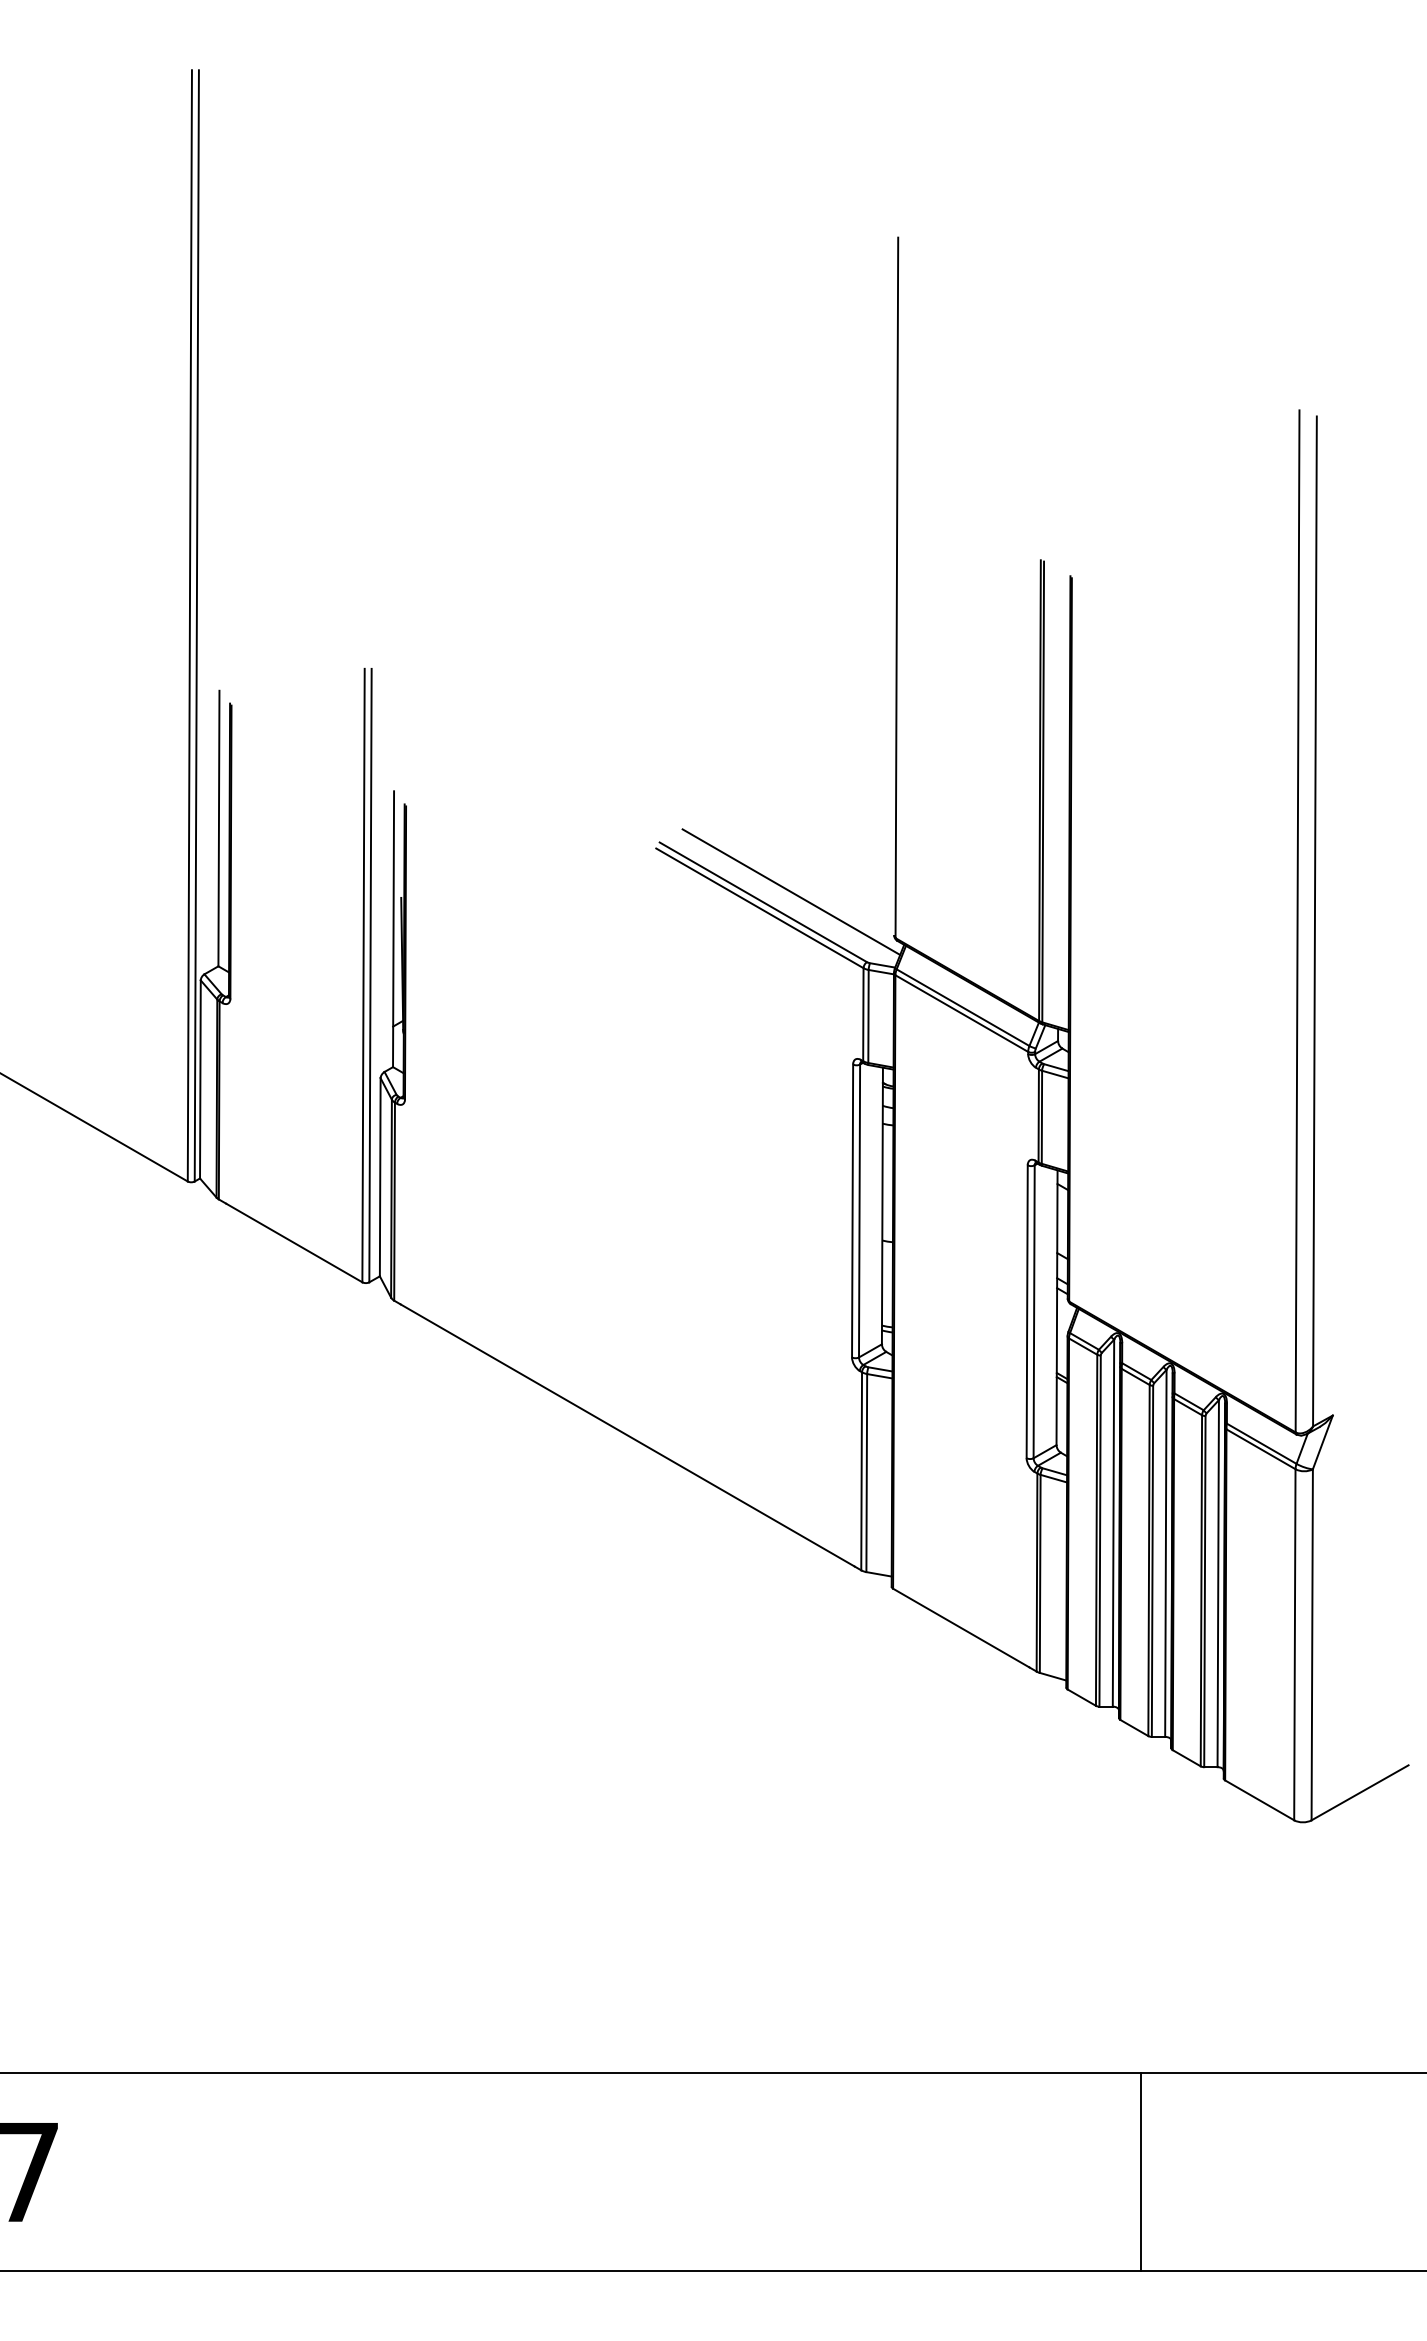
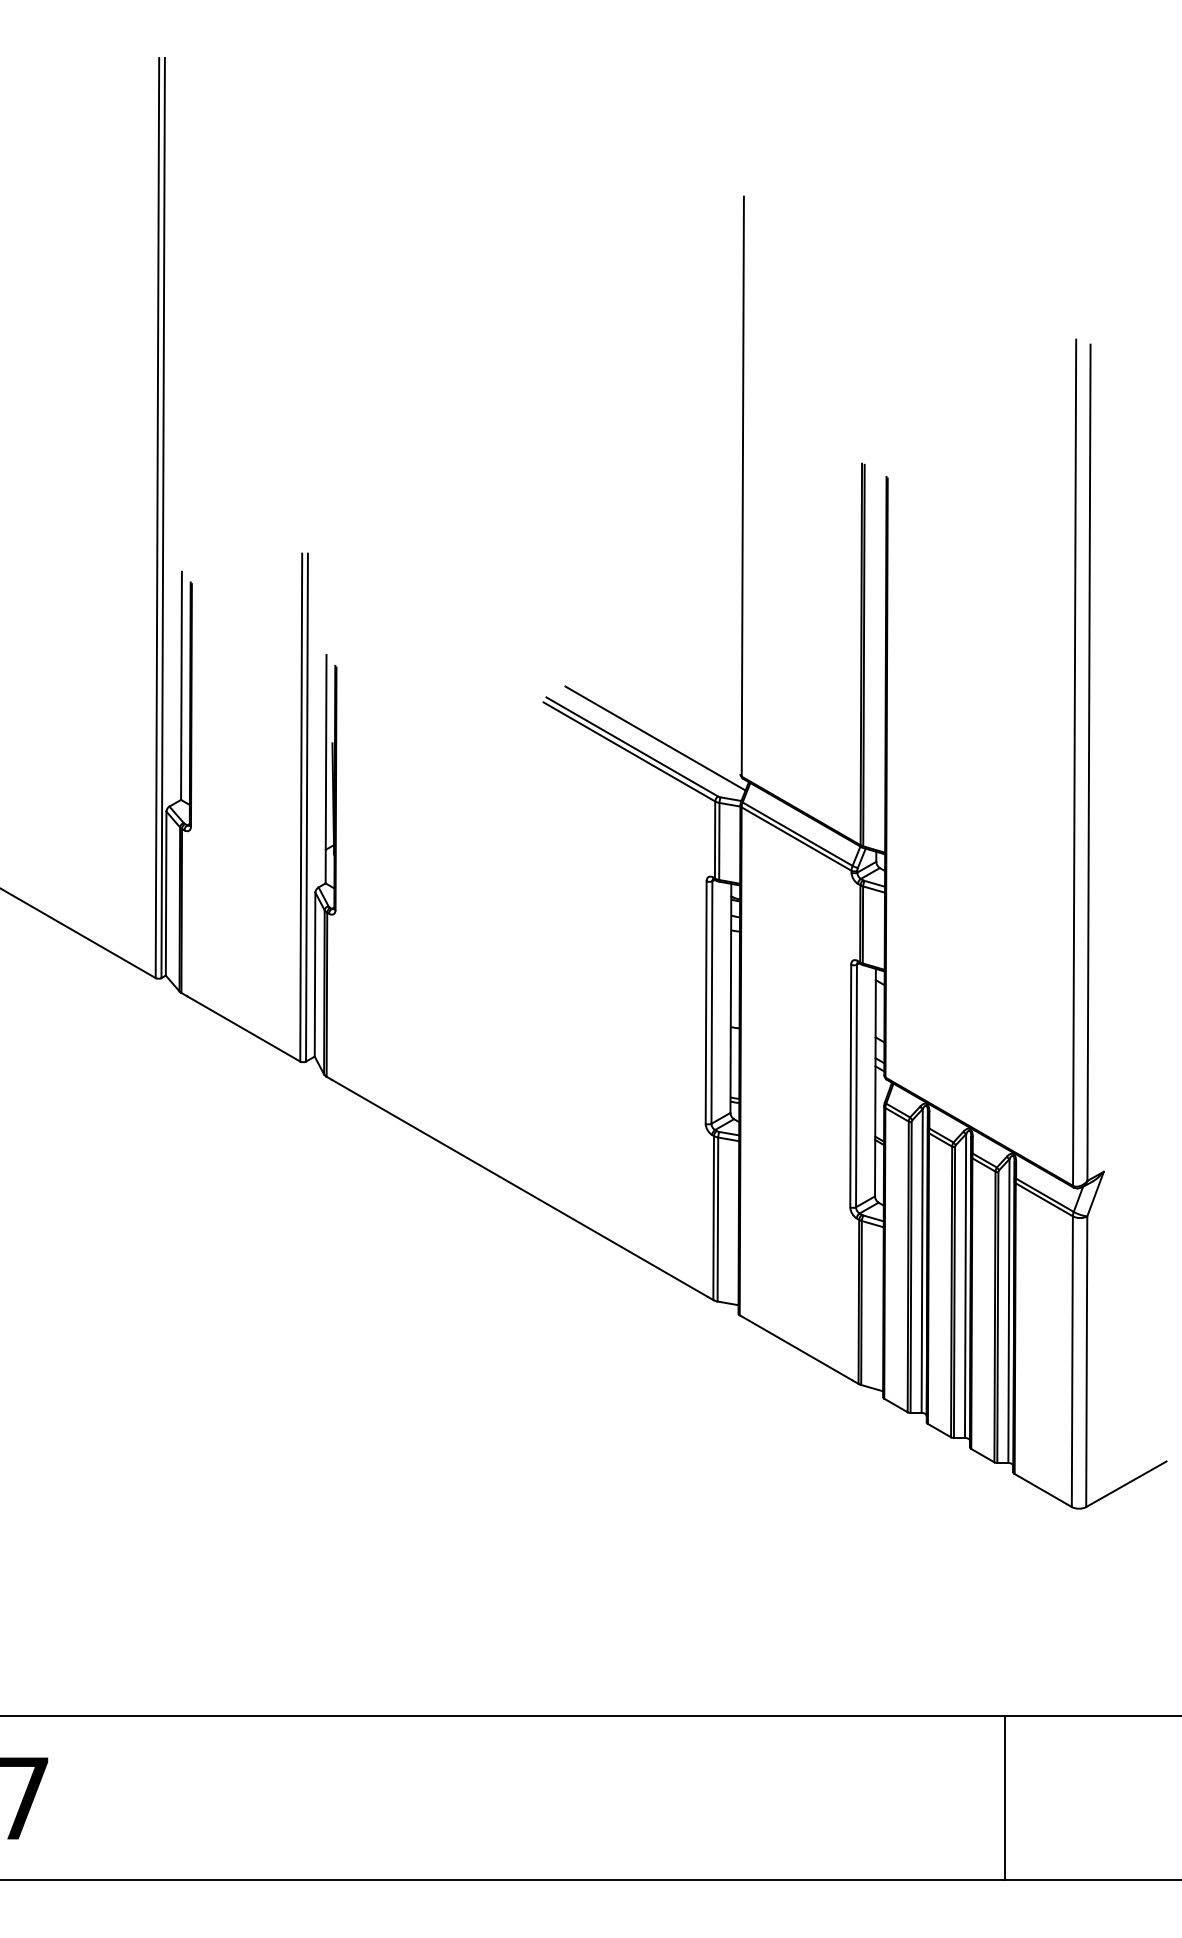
line: (1141, 2171) -> (1004, 1797), moved

